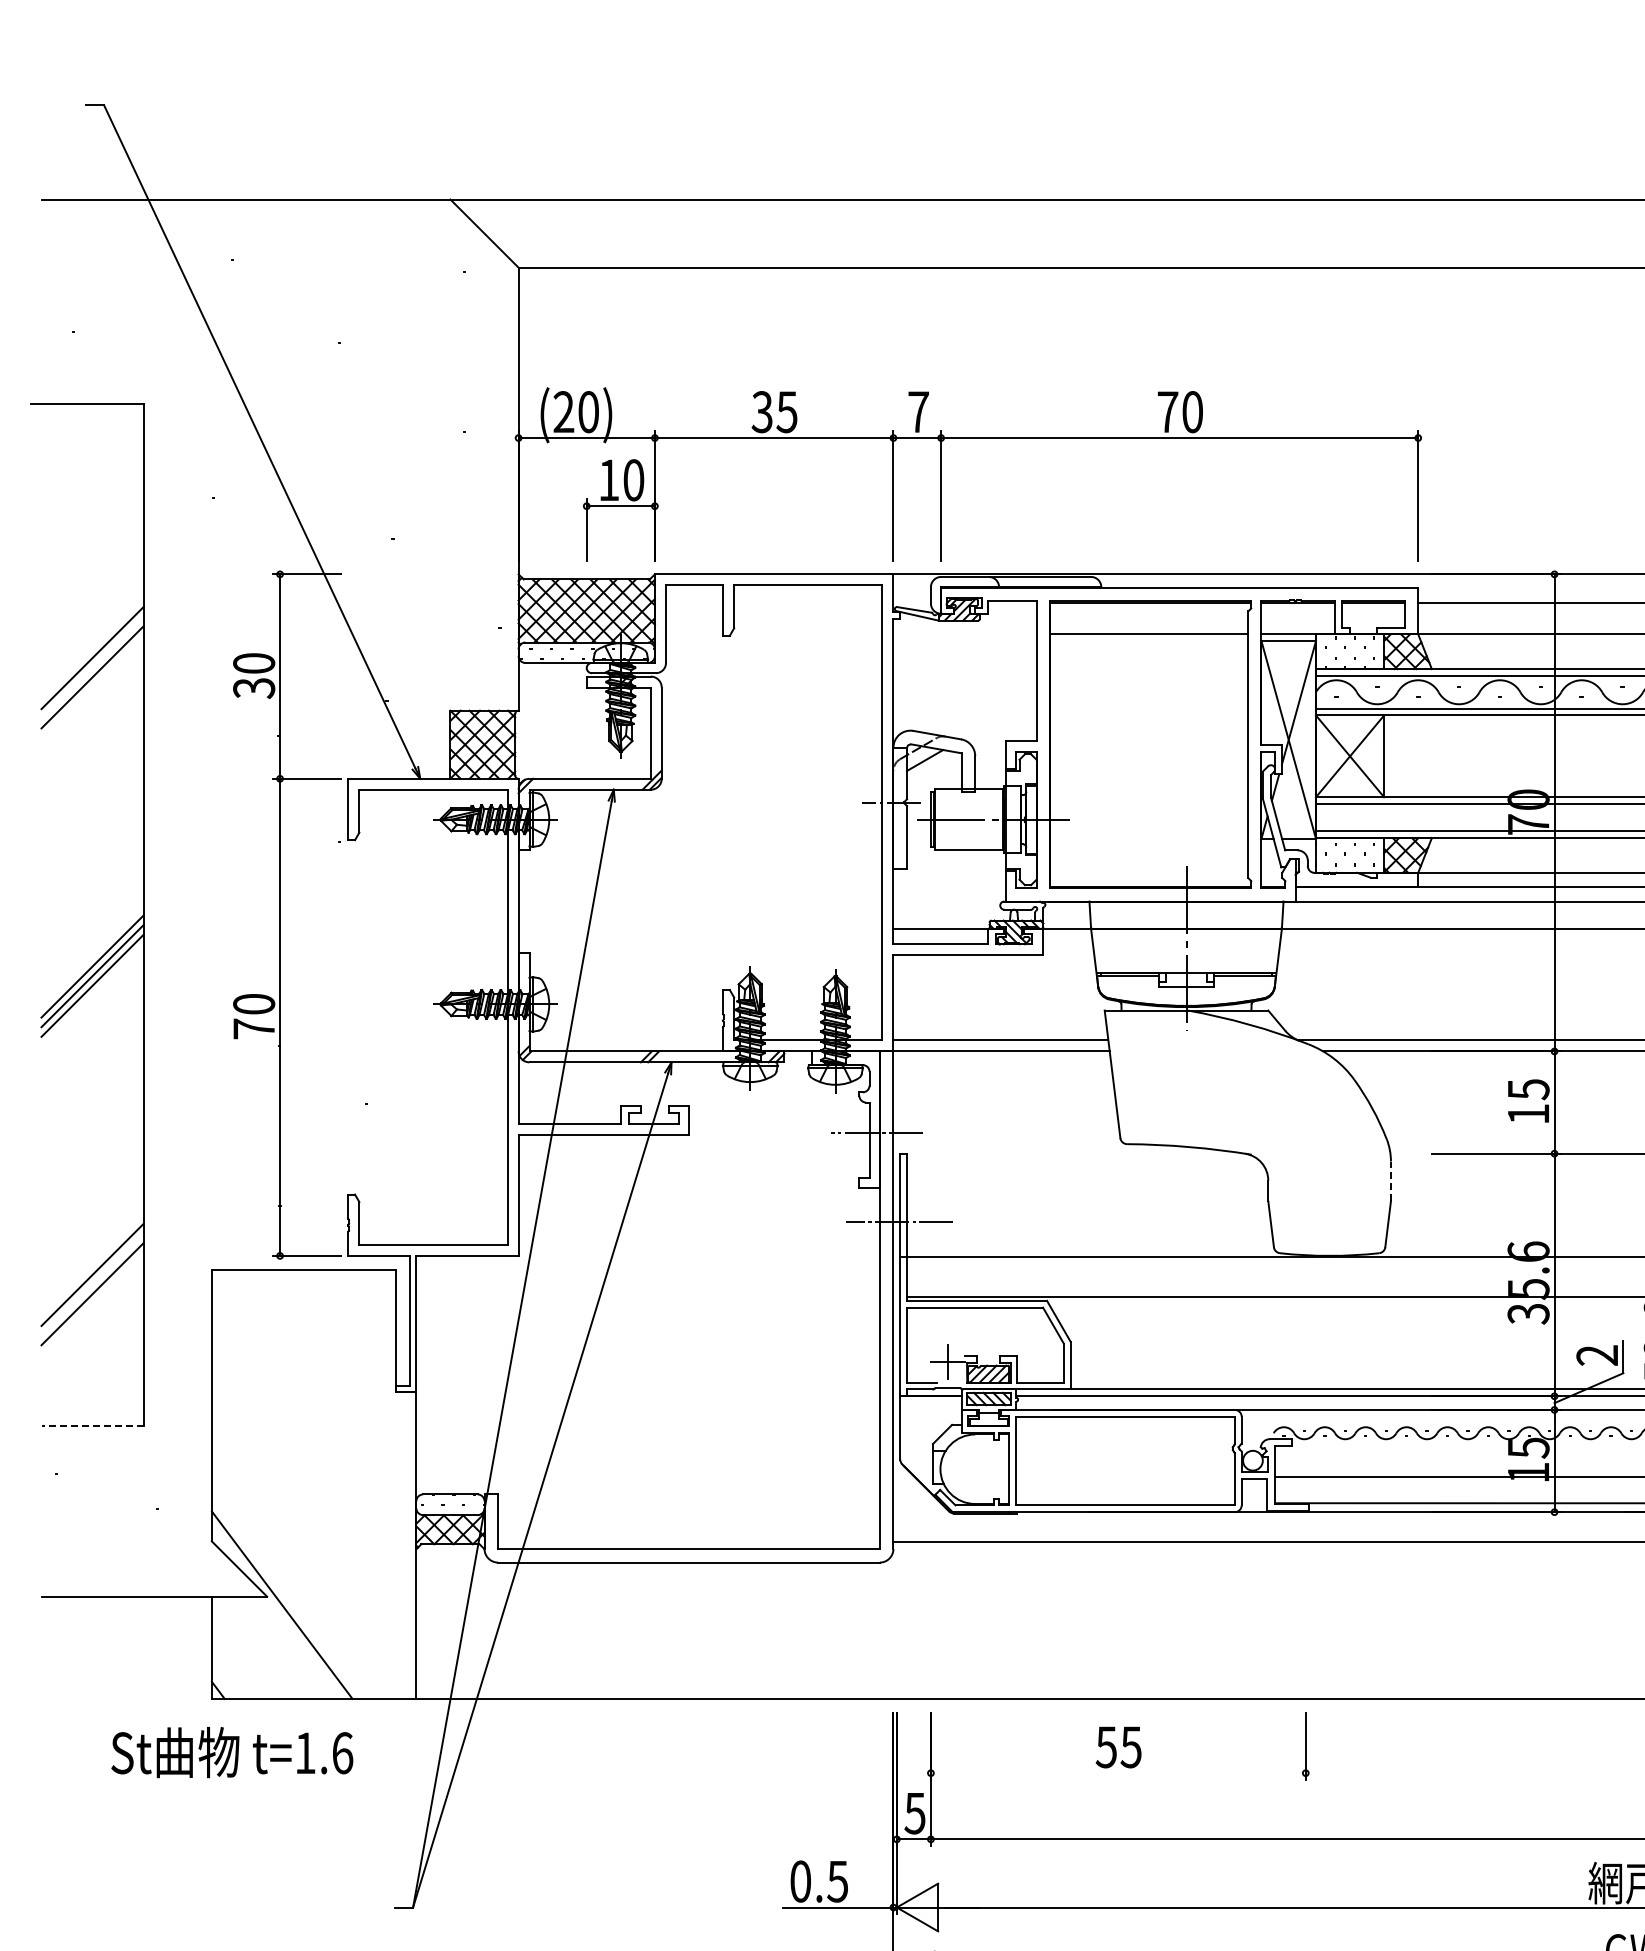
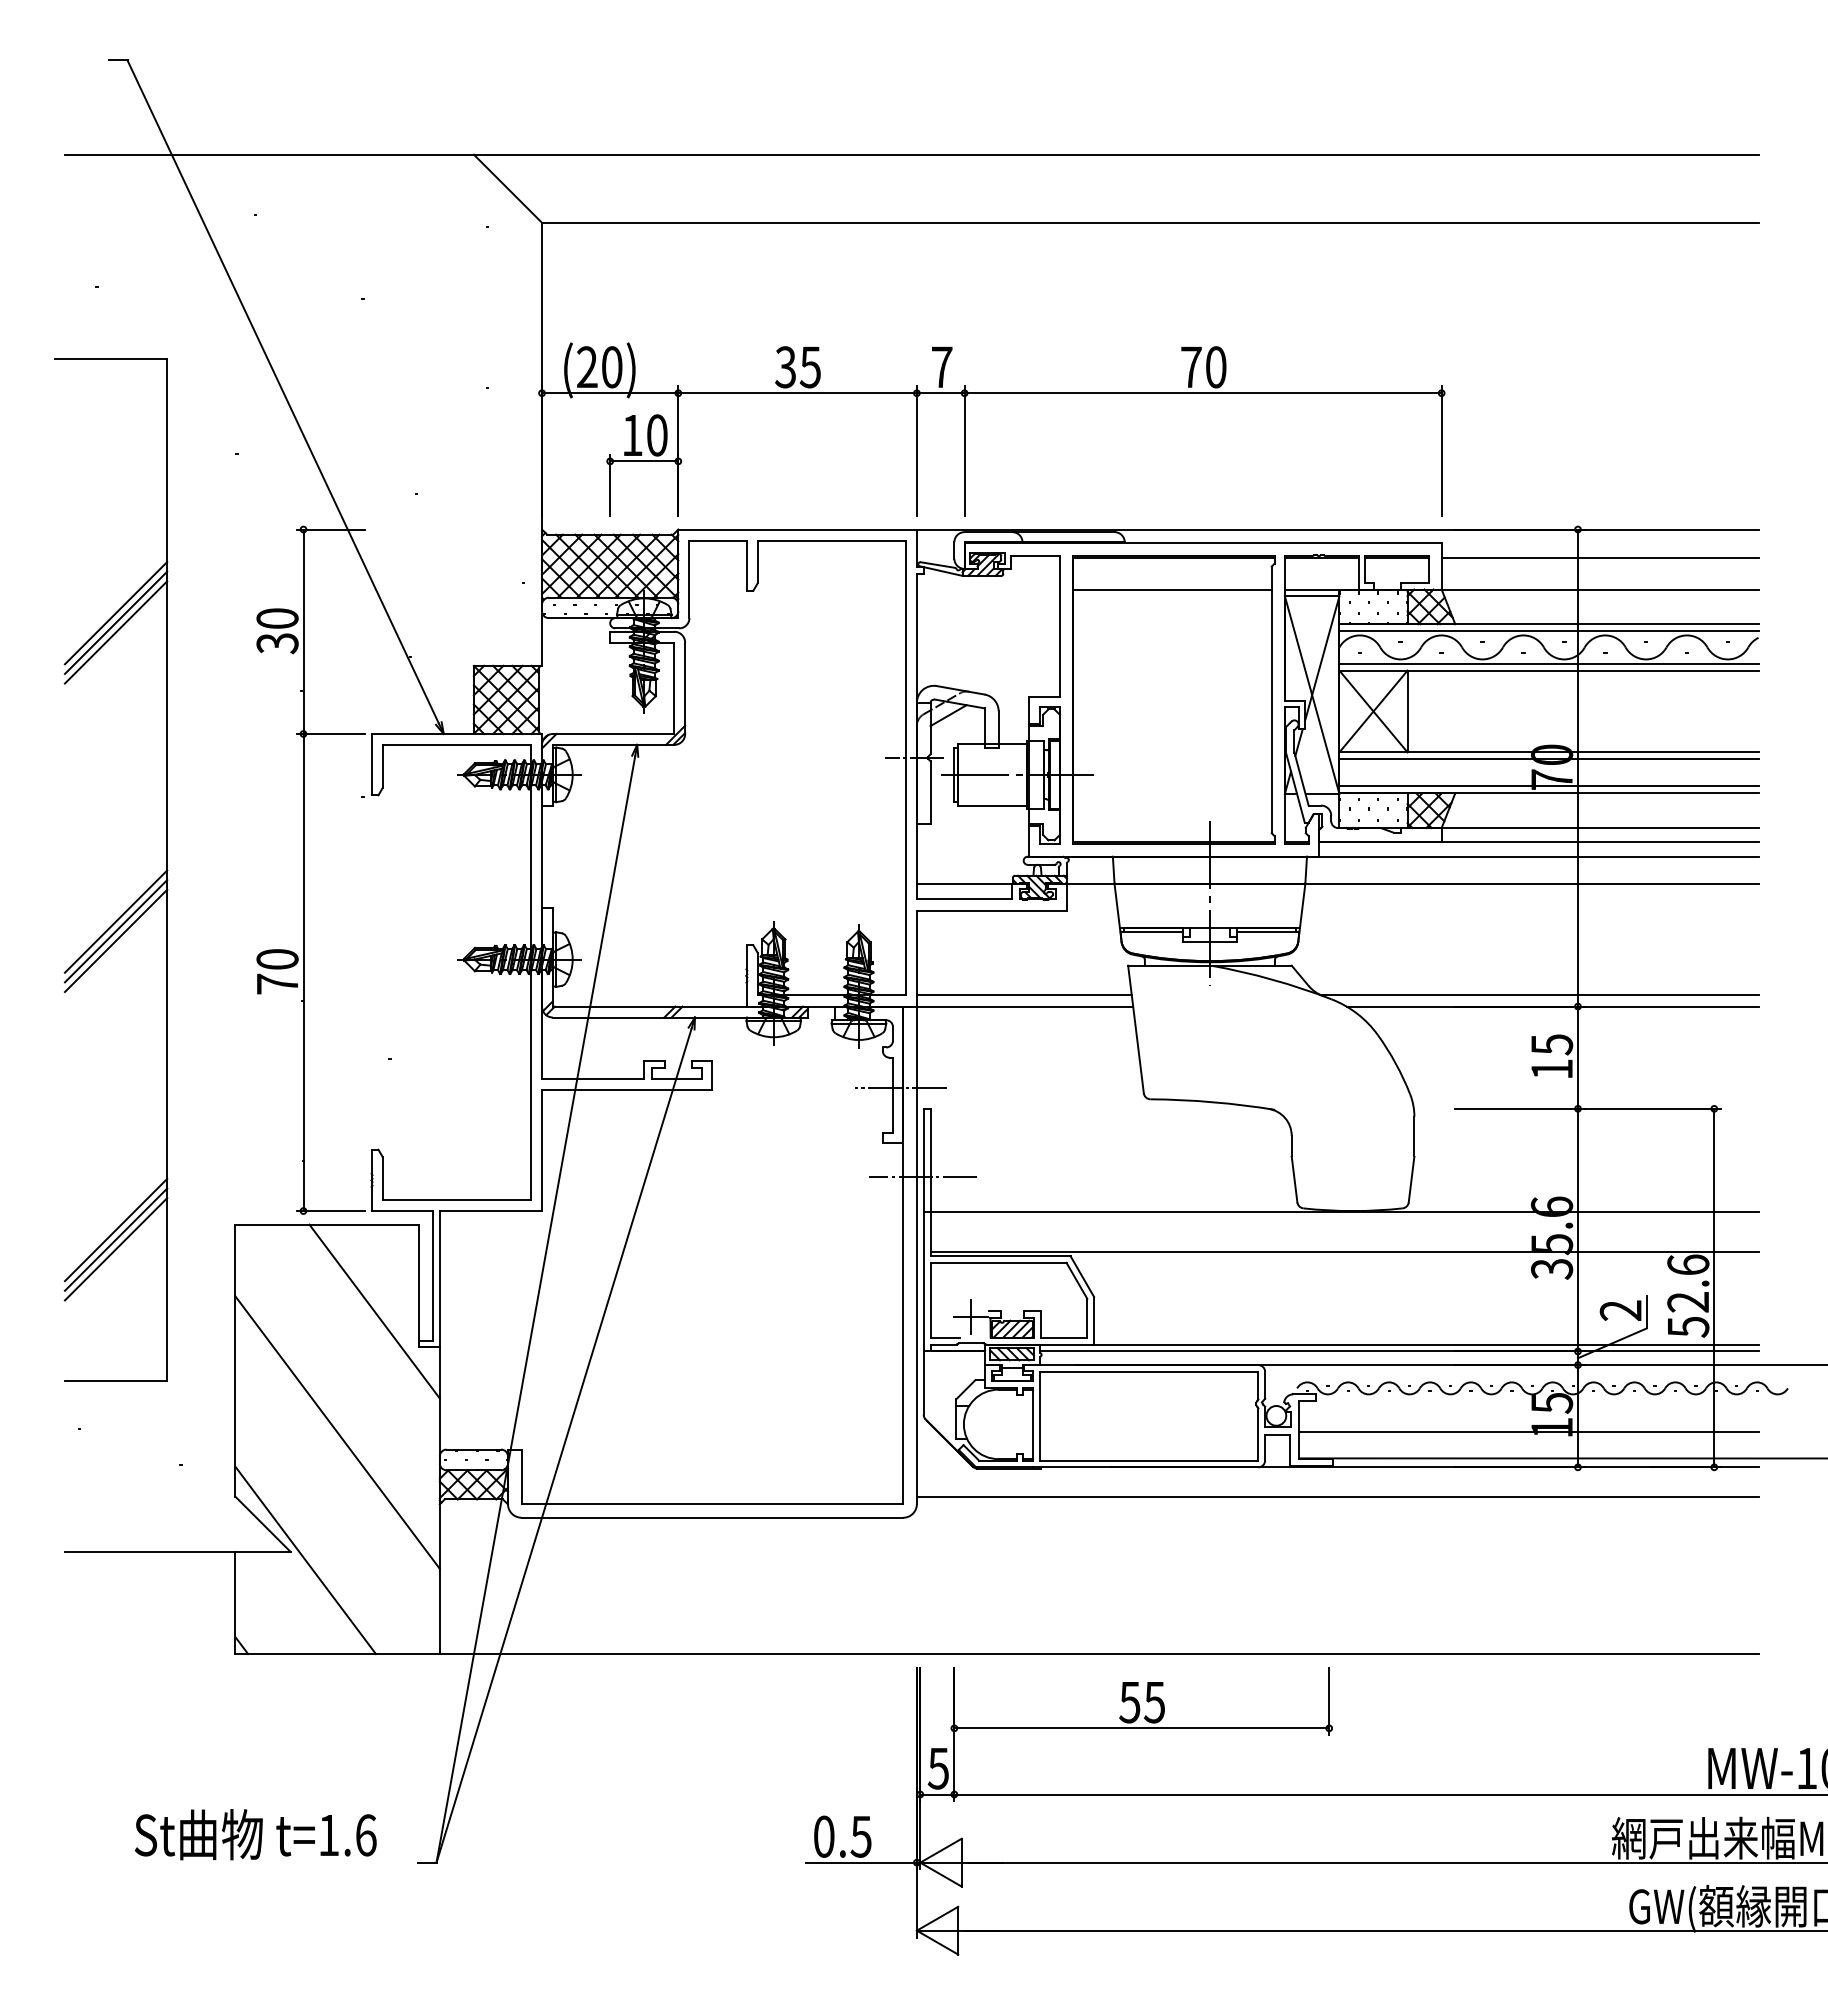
line: (92, 667) -> (115, 622), added
line: (1391, 1181) -> (1414, 1136), dashed -> solid
line: (92, 1284) -> (115, 1239), added
line: (351, 1356) -> (374, 1311), added
line: (92, 1426) -> (115, 1381), dashed -> solid
line: (314, 1477) -> (337, 1432), added
text: (232, 1752) -> (255, 1834), moved
line: (1118, 1773) -> (1141, 1728), added

